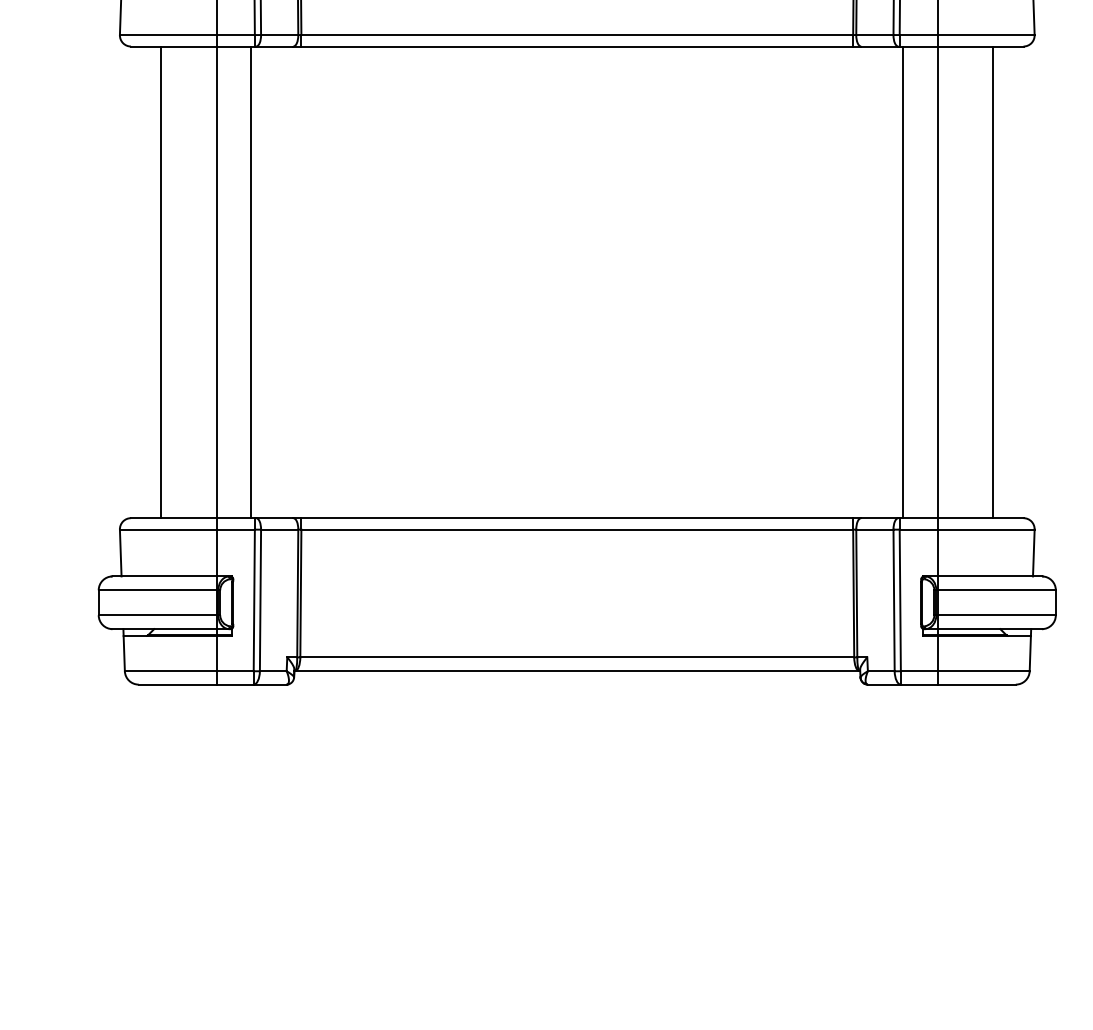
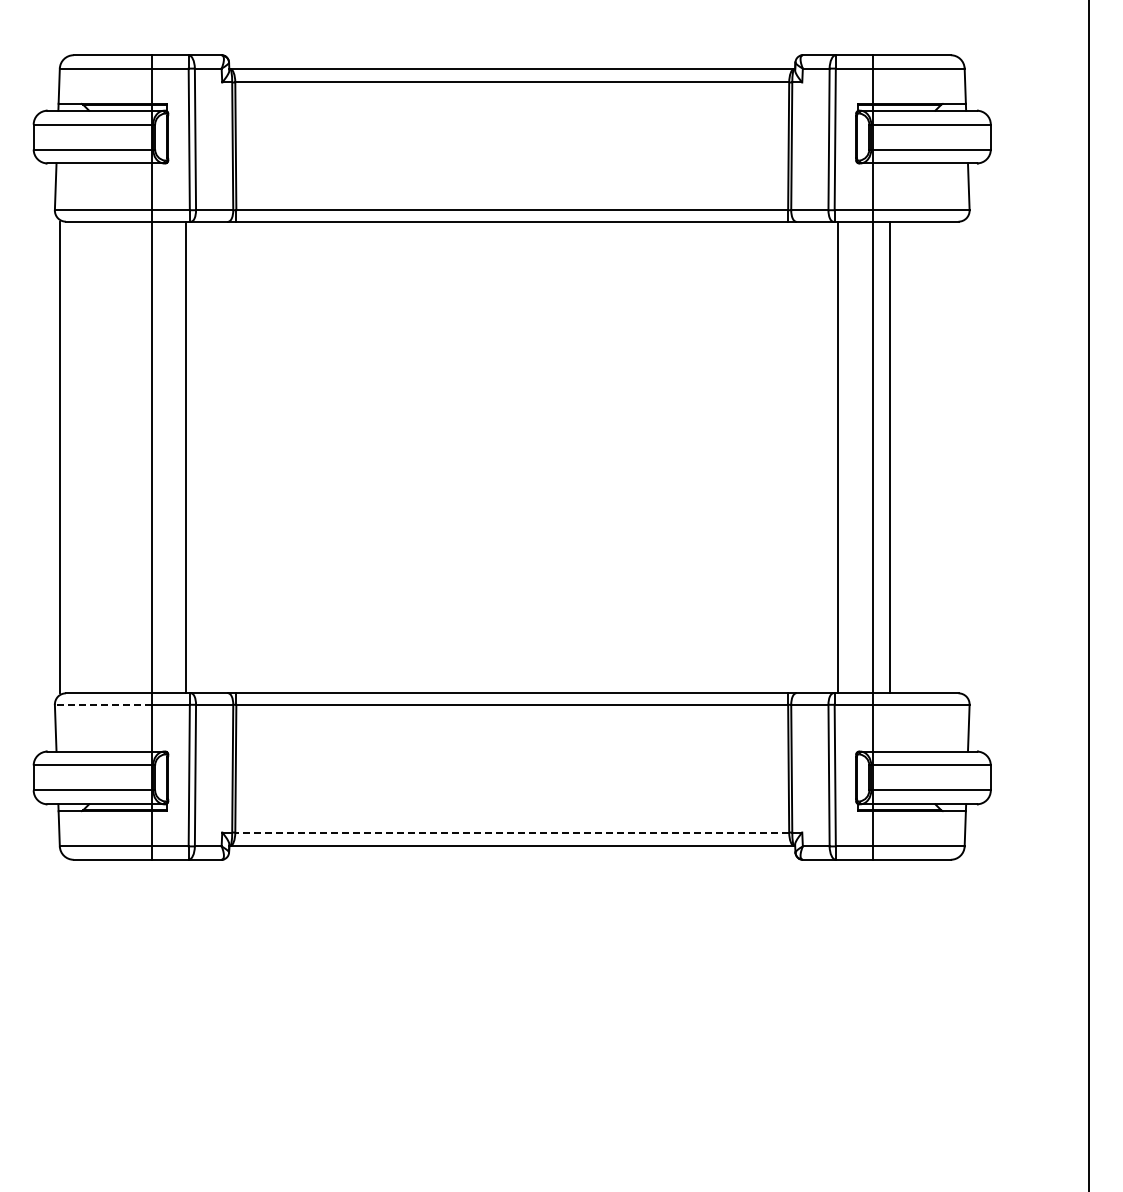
line: (161, 282) -> (60, 457), moved
line: (993, 282) -> (890, 457), moved
line: (167, 529) -> (102, 704), solid -> dashed
line: (577, 657) -> (512, 832), solid -> dashed

